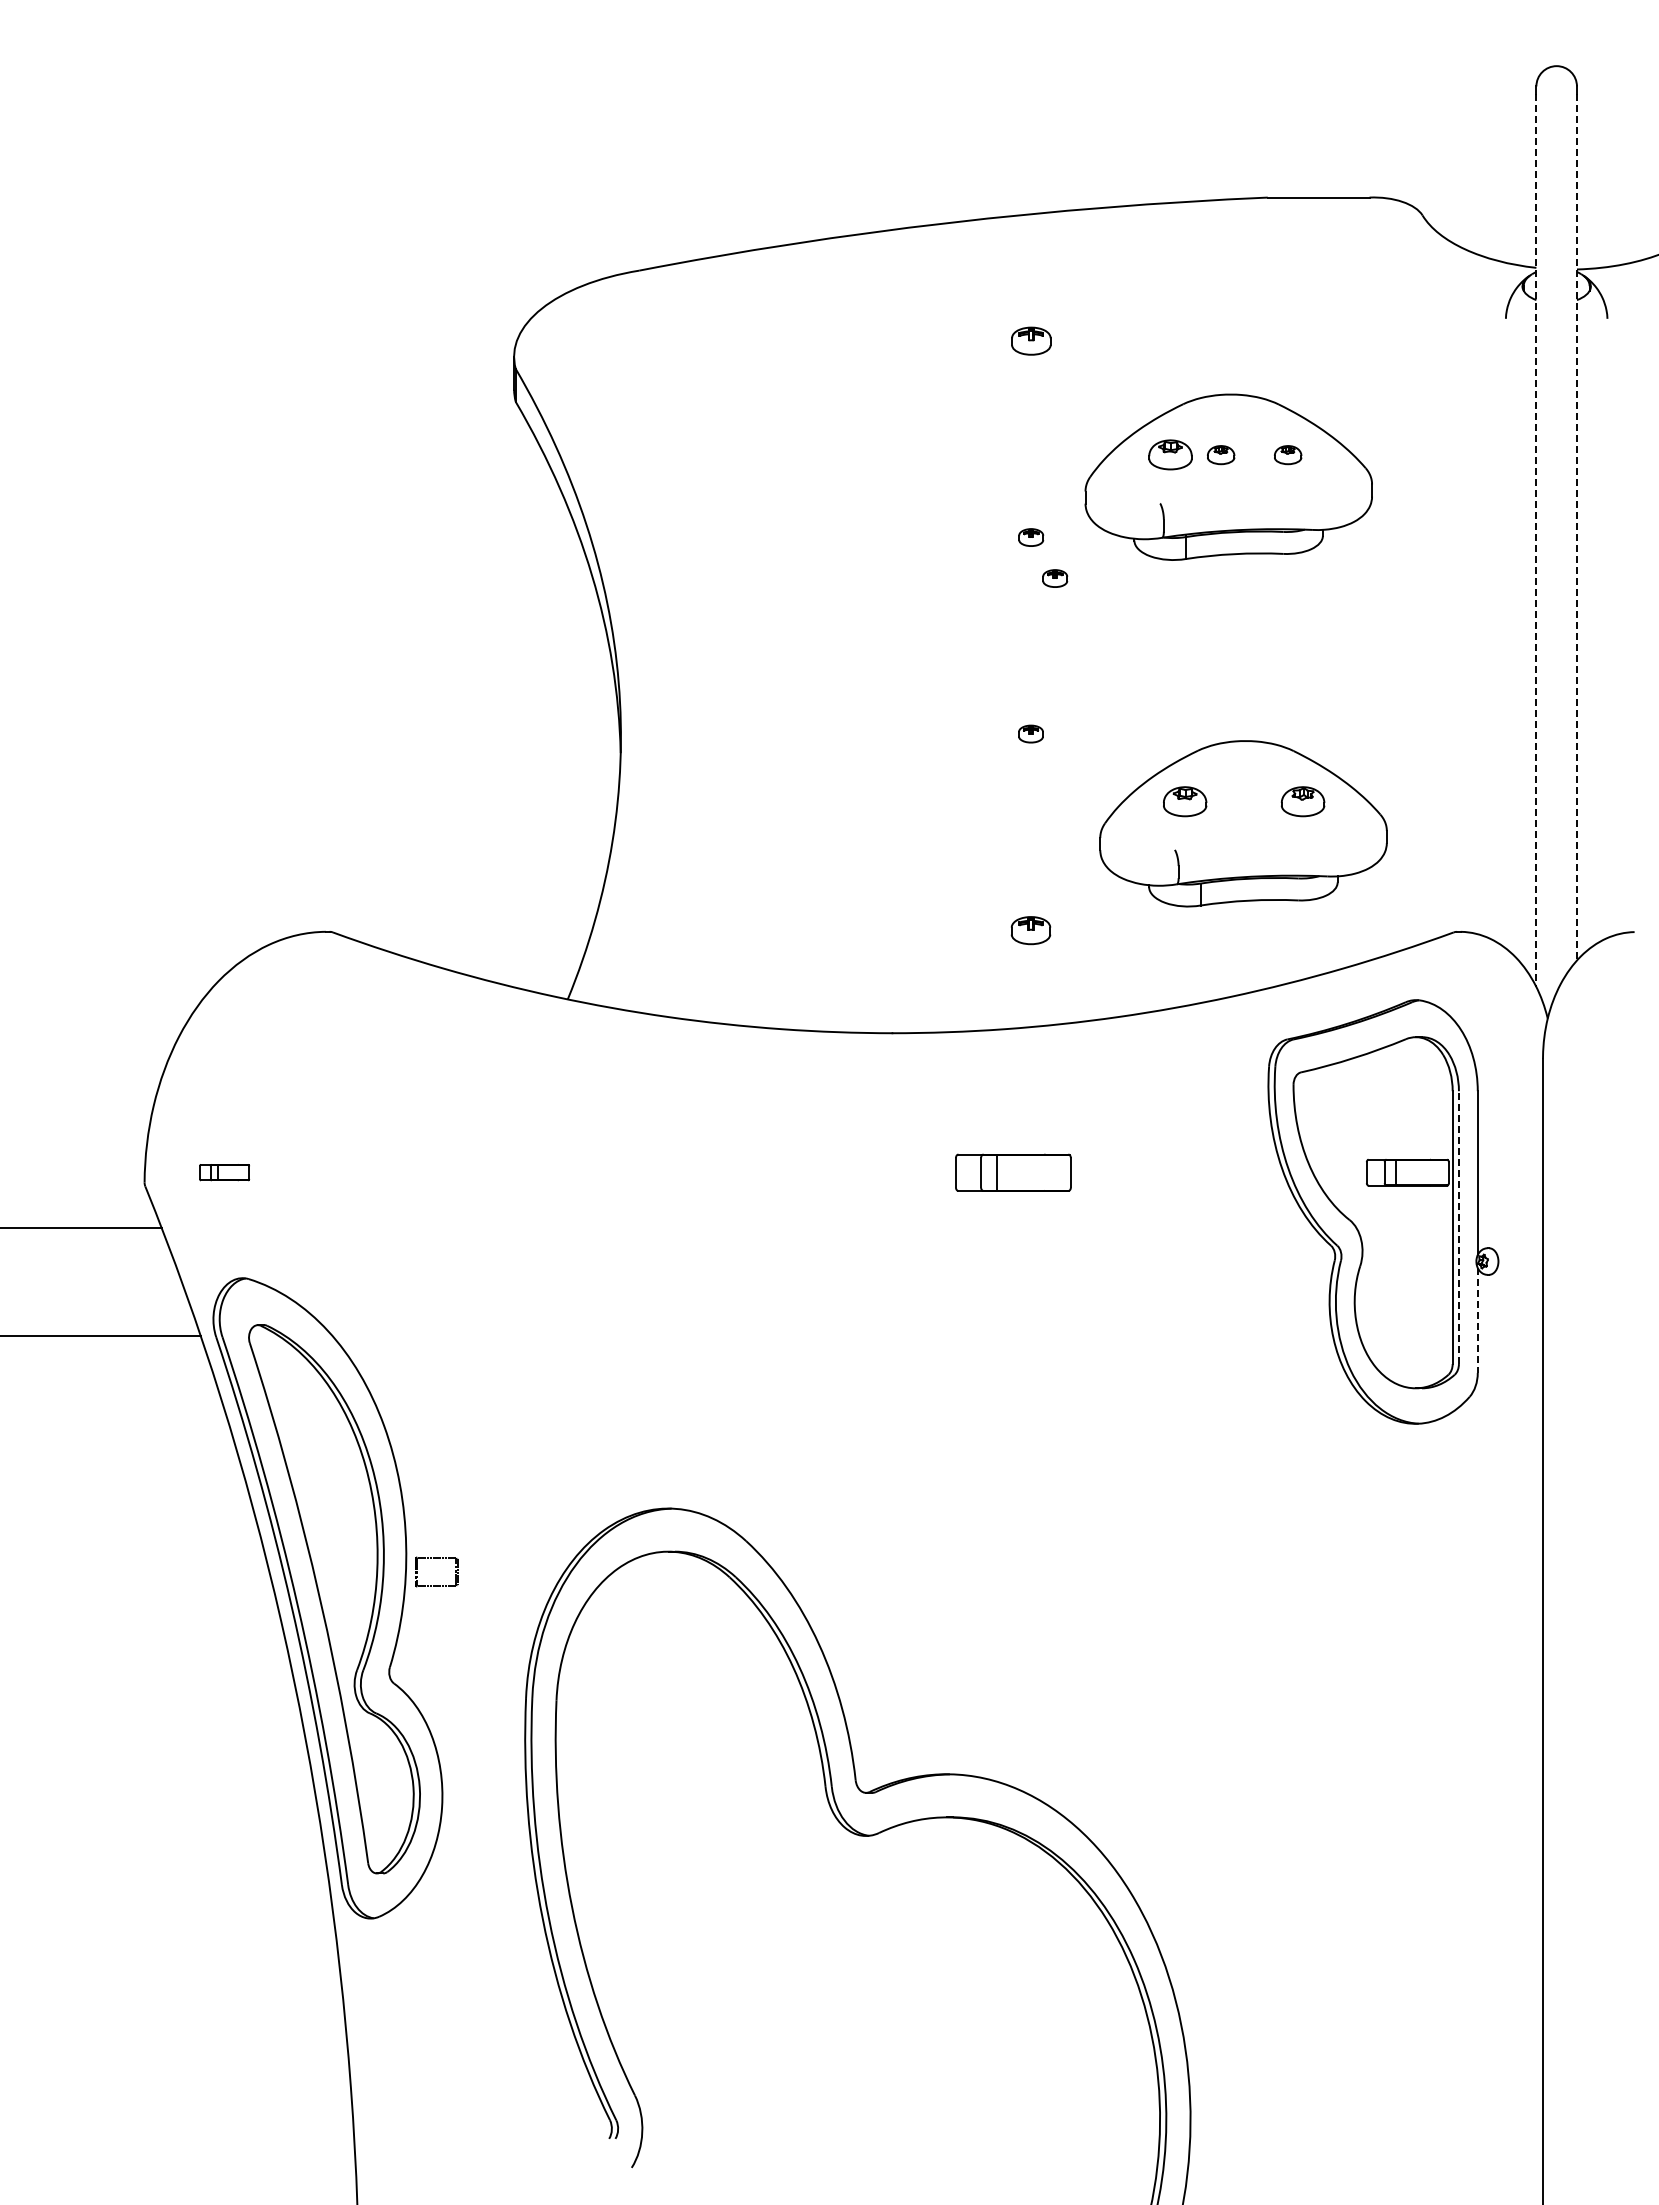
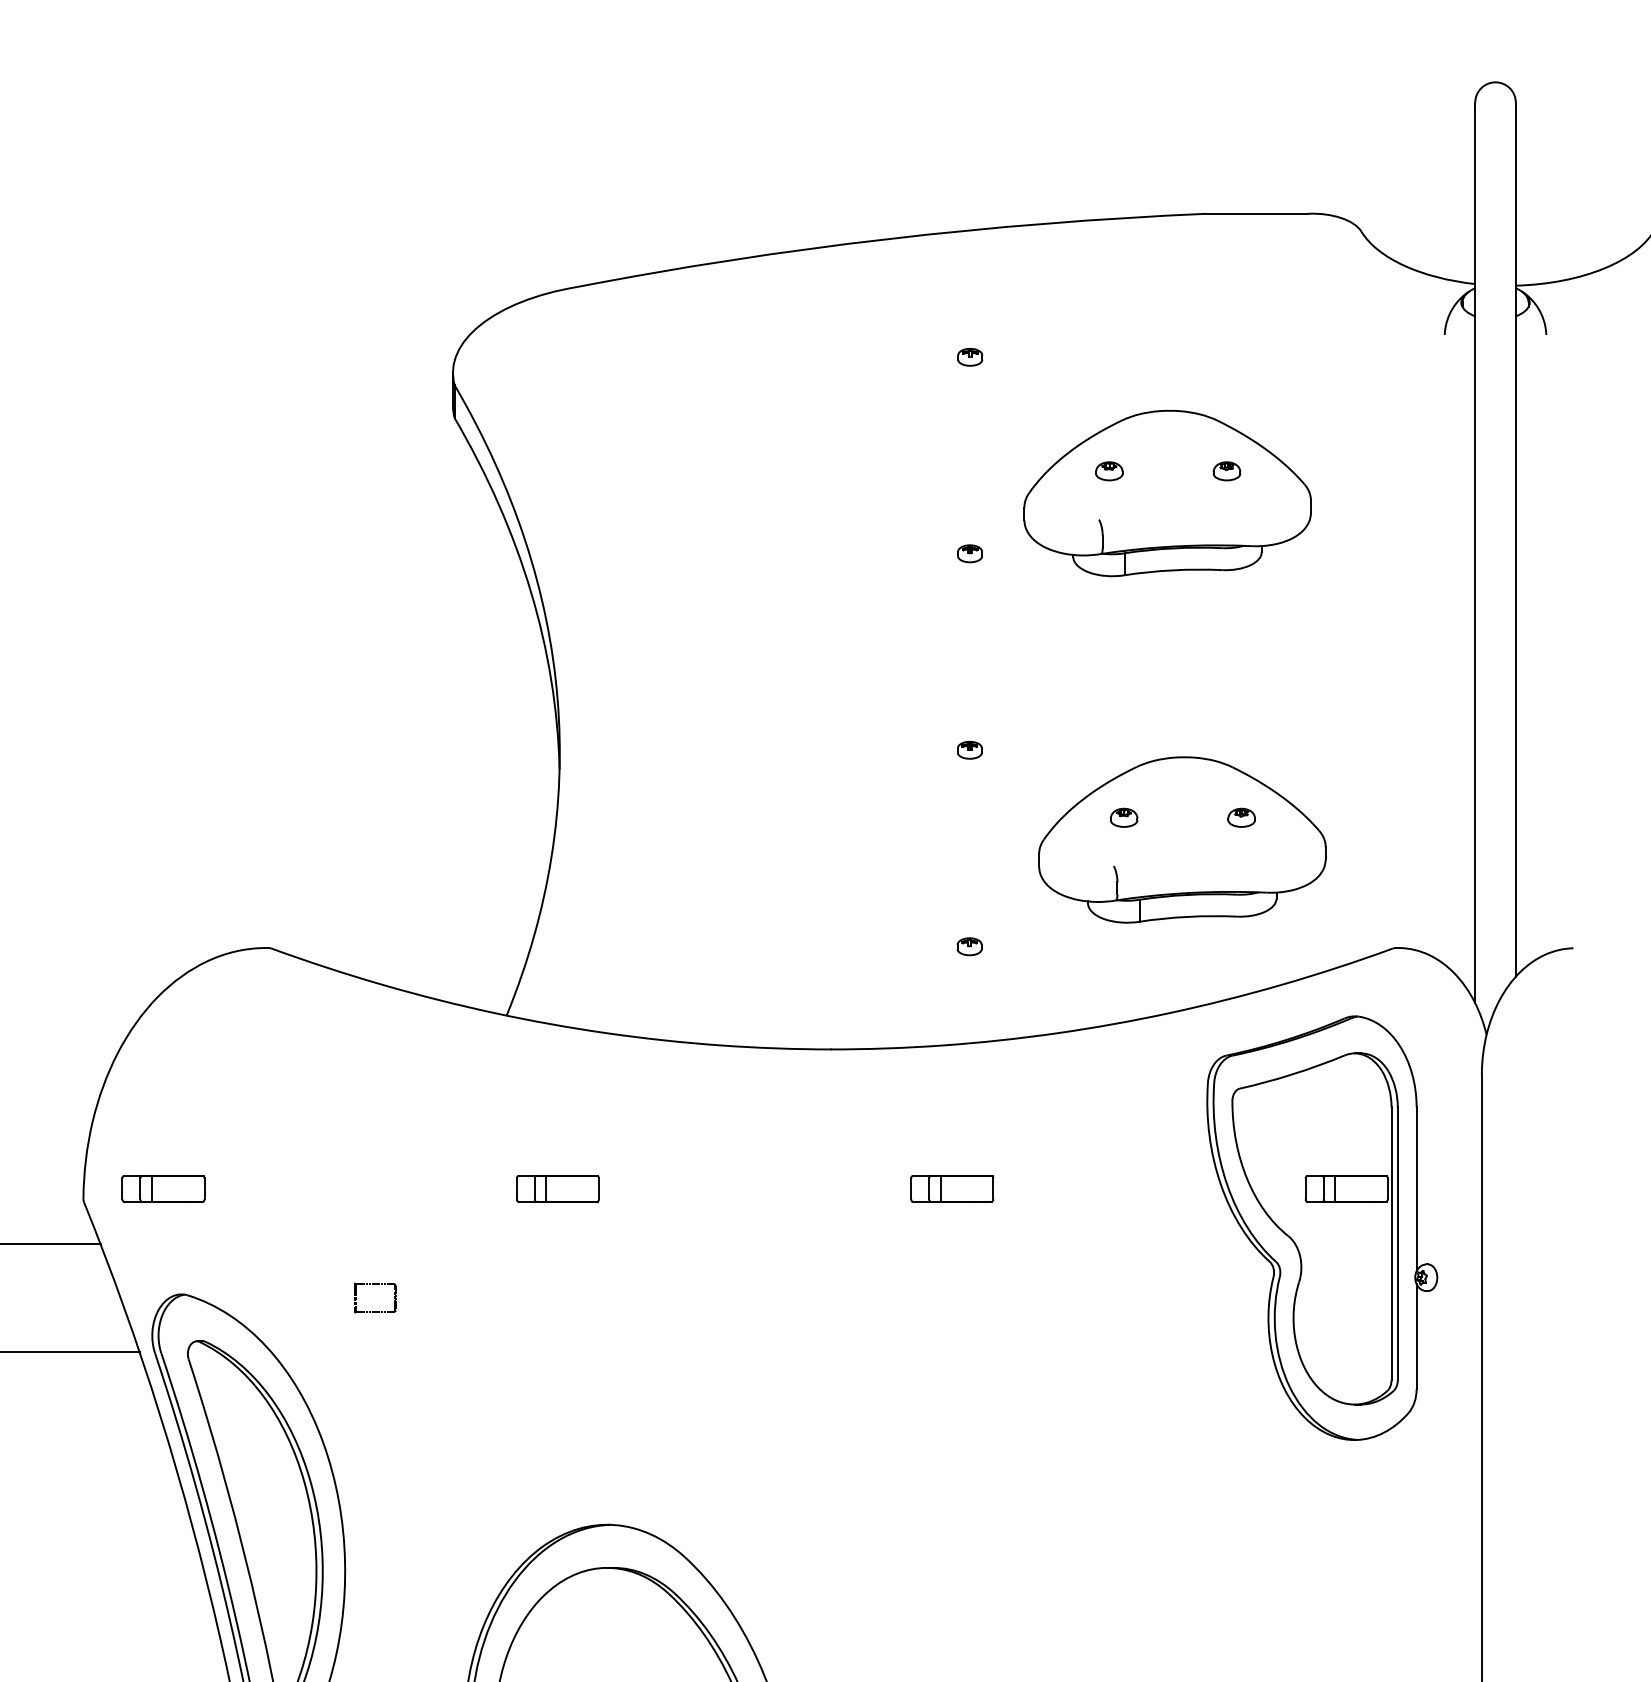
part: (1031, 340) -> (970, 356), size x0.62
part: (1170, 455) -> (1109, 471), size x0.62
part: (1221, 455) -> (1160, 471), removed
line: (1576, 527) -> (1515, 543), dashed -> solid
line: (1536, 540) -> (1475, 556), dashed -> solid
part: (1055, 578) -> (994, 594), removed
part: (1185, 801) -> (1124, 817), size x0.62
part: (1302, 801) -> (1241, 817), size x0.62
part: (1030, 930) -> (969, 946), size x0.62
part: (224, 1172) -> (163, 1188), size x1.67
part: (618, 1172) -> (557, 1188), added
part: (1013, 1172) -> (952, 1188), size x0.71
line: (1458, 1227) -> (1397, 1243), dashed -> solid
line: (1477, 1320) -> (1416, 1336), dashed -> solid
part: (436, 1558) -> (375, 1284), moved

